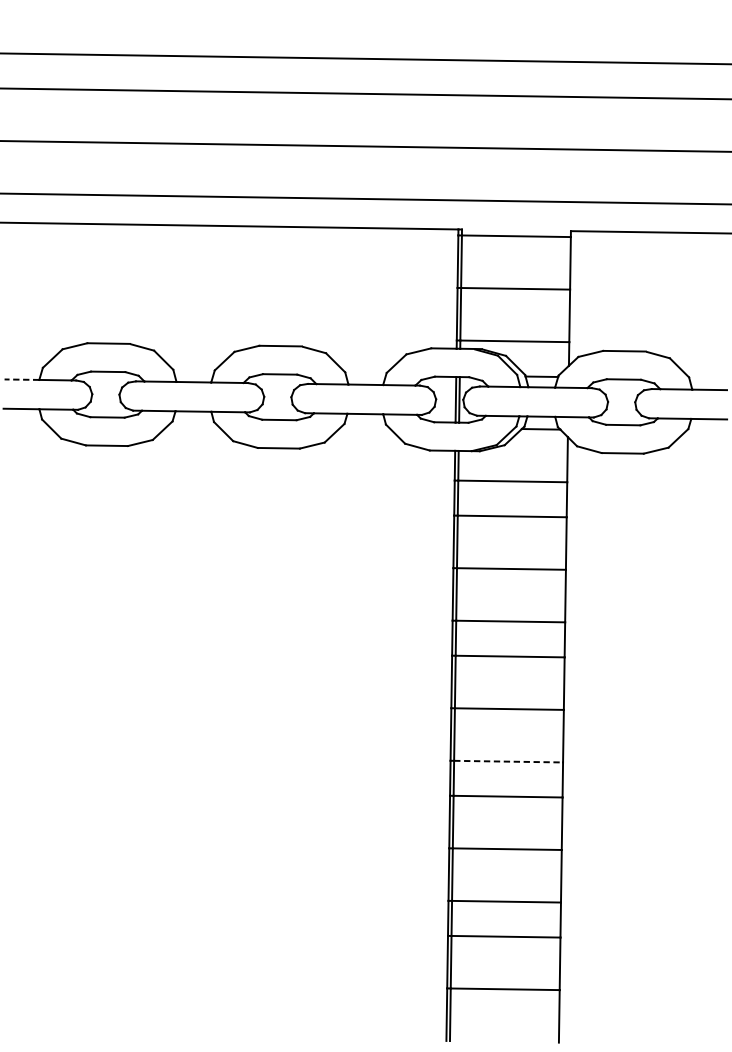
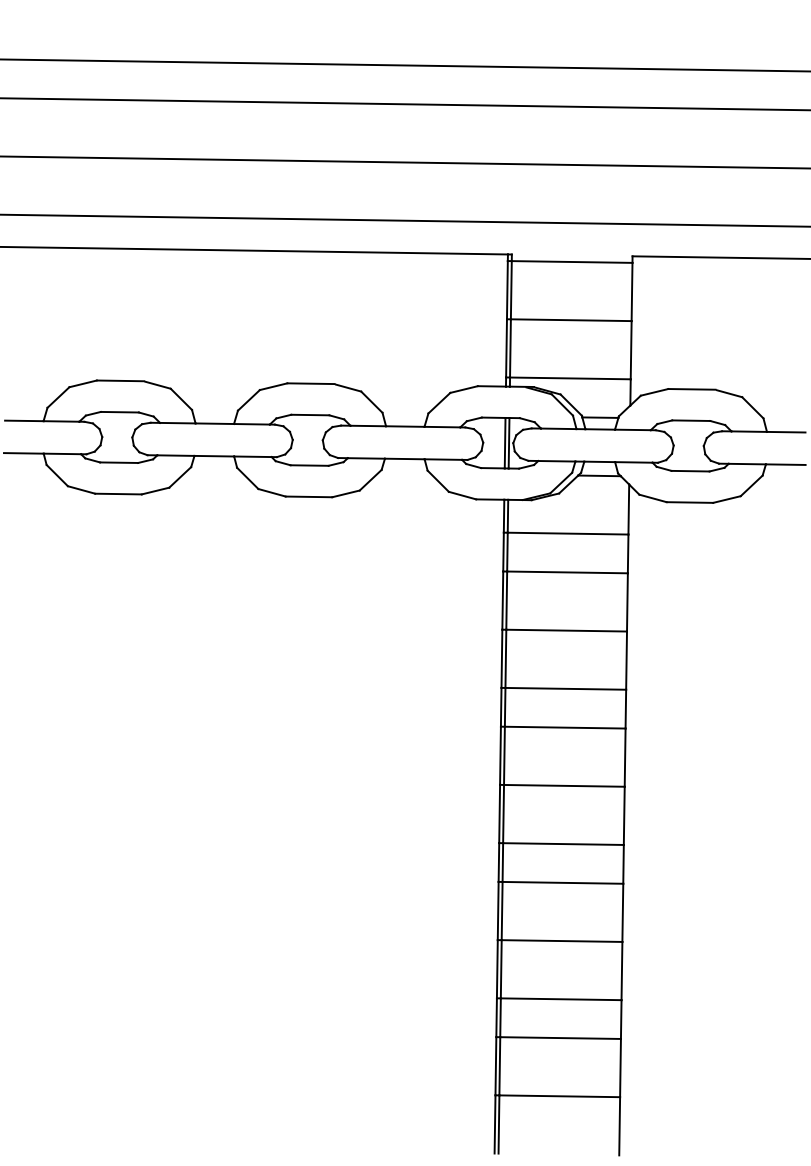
line: (21, 379) -> (23, 420), dashed -> solid
line: (508, 762) -> (563, 844), dashed -> solid

